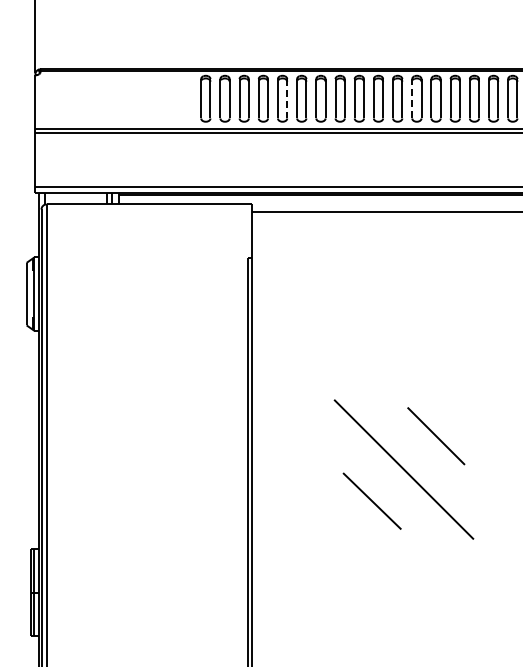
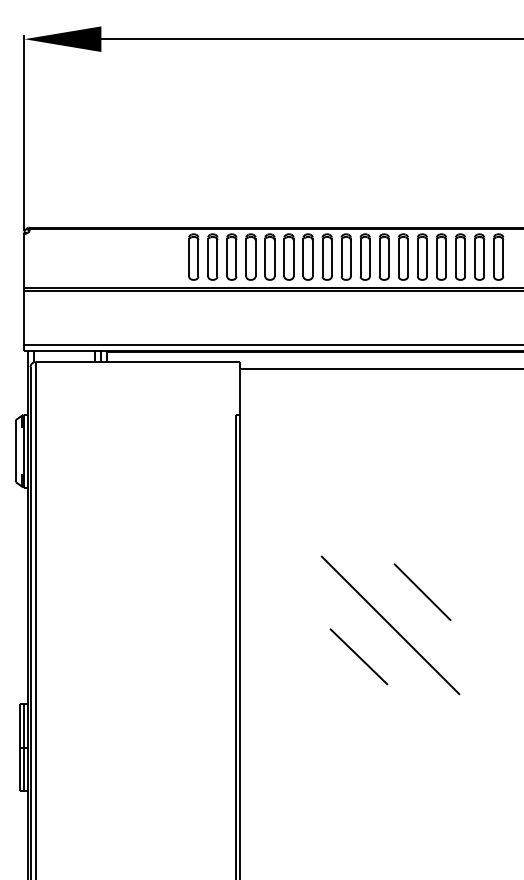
line: (287, 99) -> (274, 257), dashed -> solid
line: (411, 99) -> (398, 257), dashed -> solid

